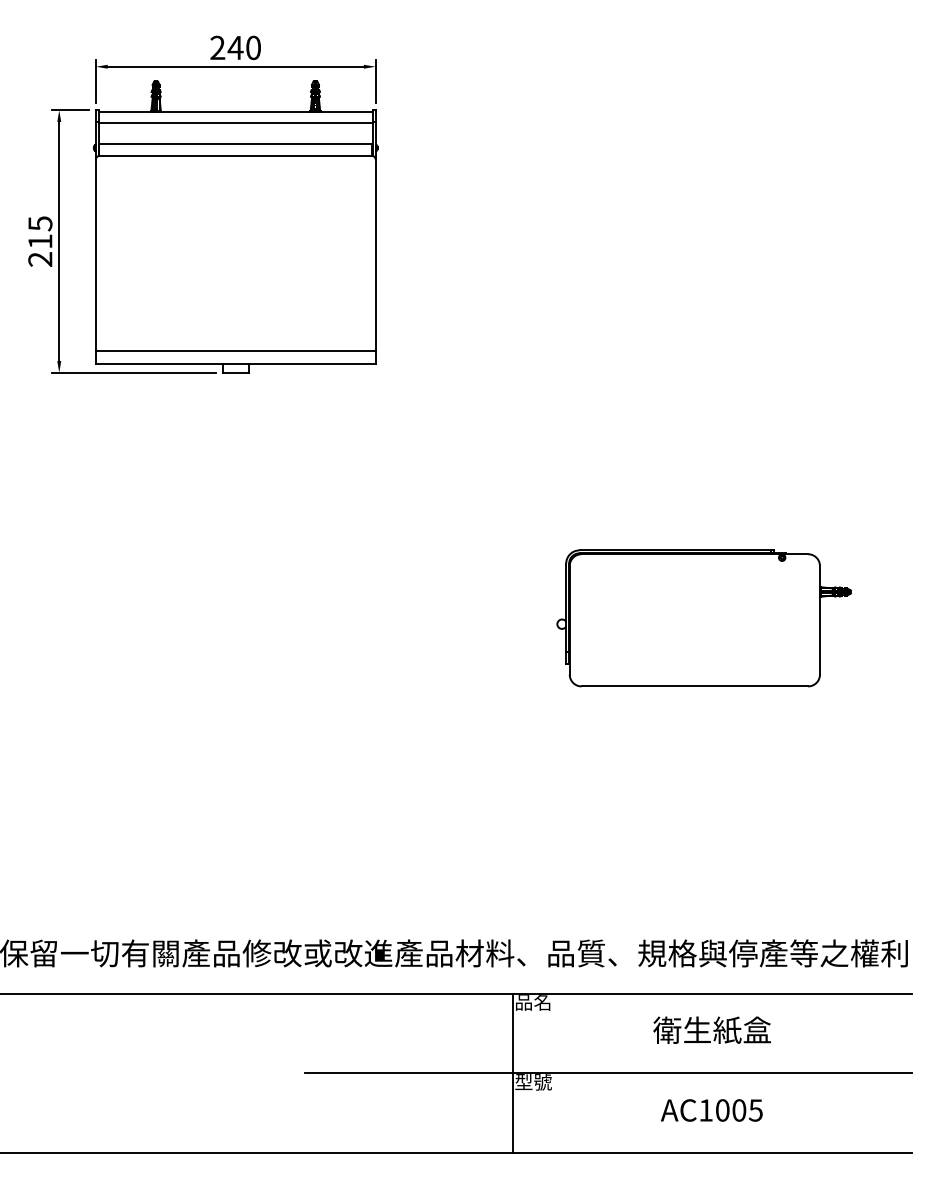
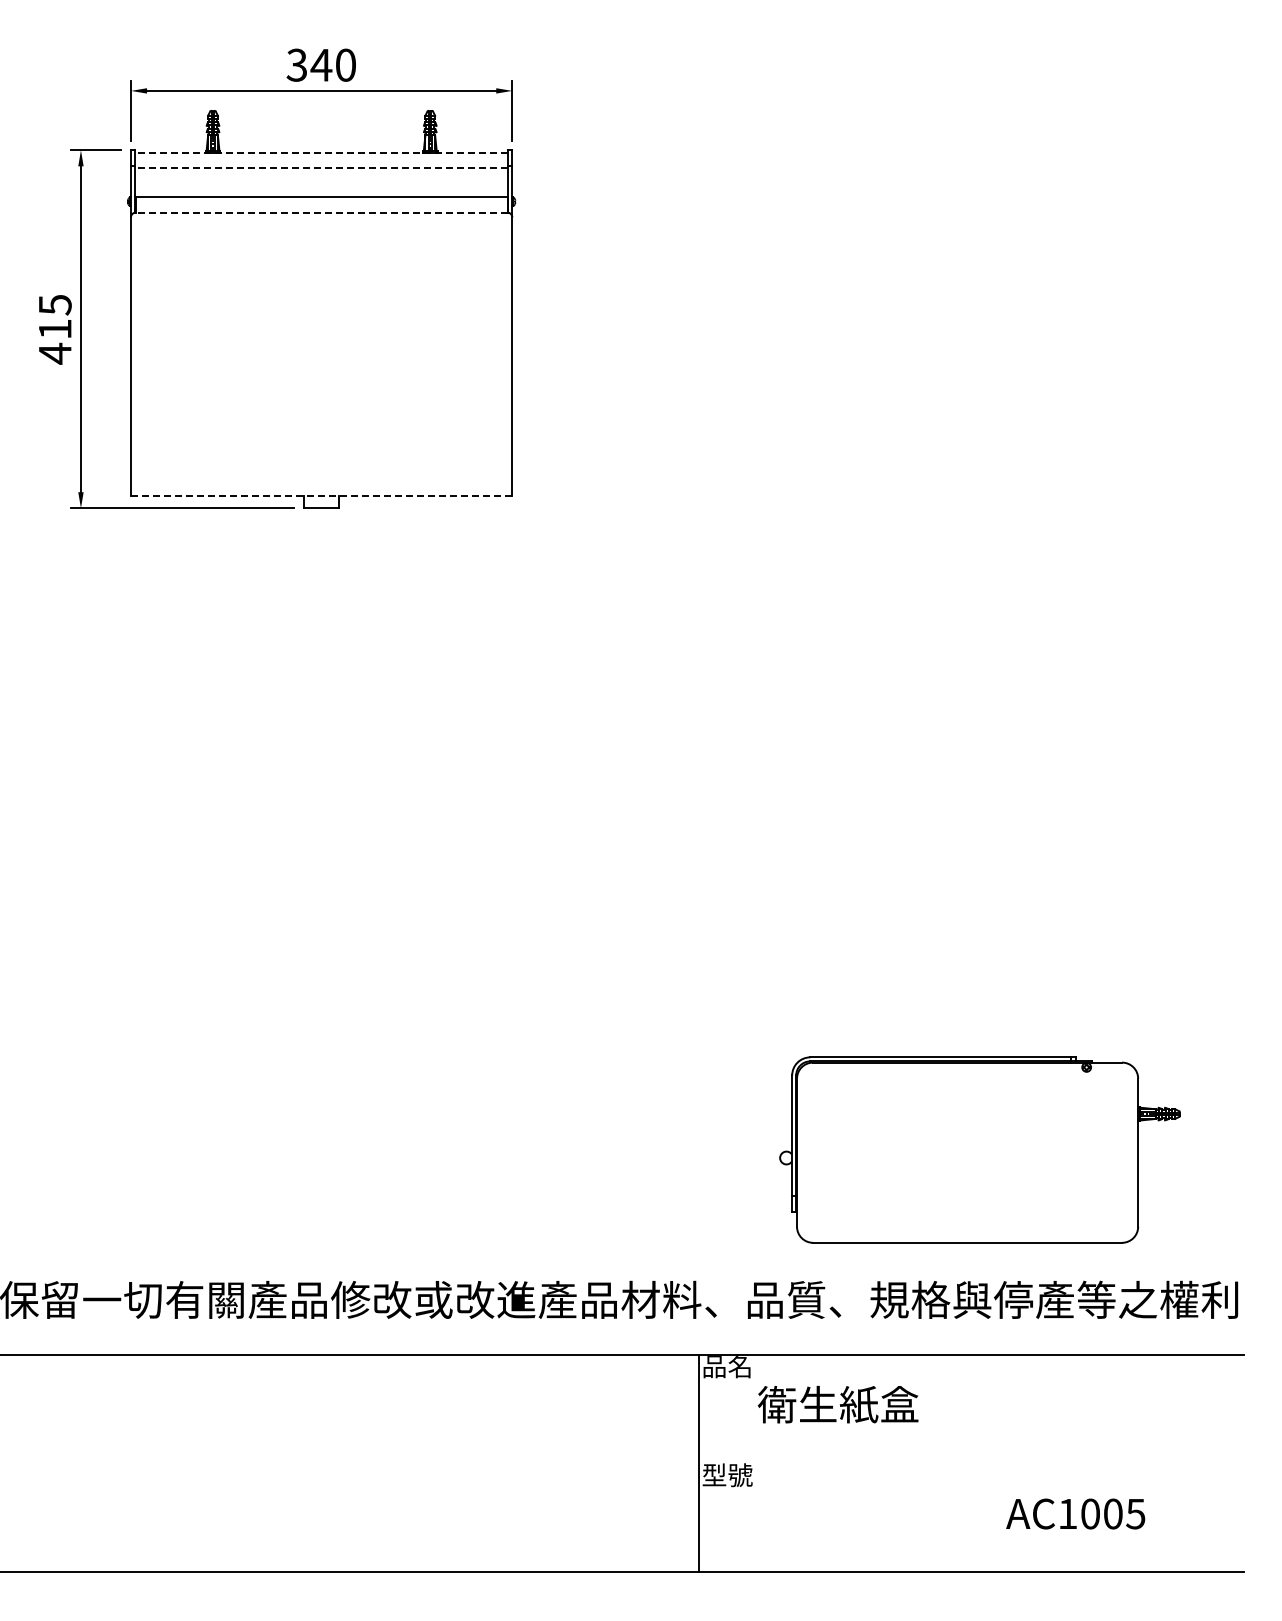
text: (217, 48) -> (296, 65), 240 -> 340
line: (235, 111) -> (321, 152), solid -> dashed
line: (235, 122) -> (321, 167), solid -> dashed
line: (235, 155) -> (321, 212), solid -> dashed
text: (39, 259) -> (54, 353), 215 -> 415
line: (235, 351) -> (321, 478), removed
line: (235, 364) -> (321, 496), solid -> dashed
part: (703, 617) -> (979, 1149), moved
text: (711, 1030) -> (837, 1404), moved
line: (608, 1073) -> (829, 1463), removed
text: (711, 1110) -> (1075, 1513), moved

